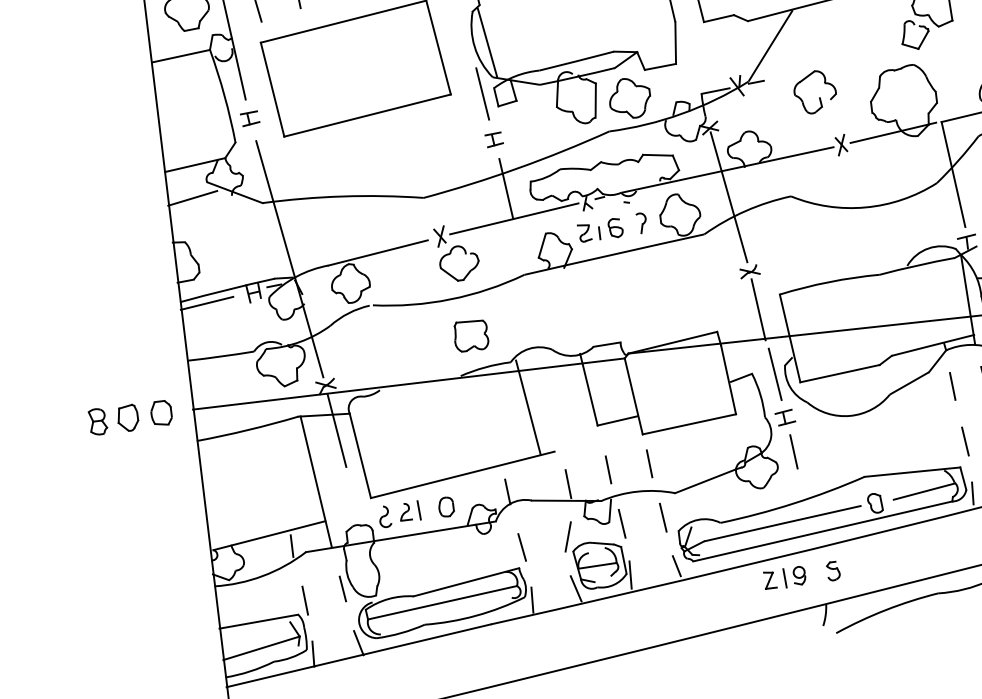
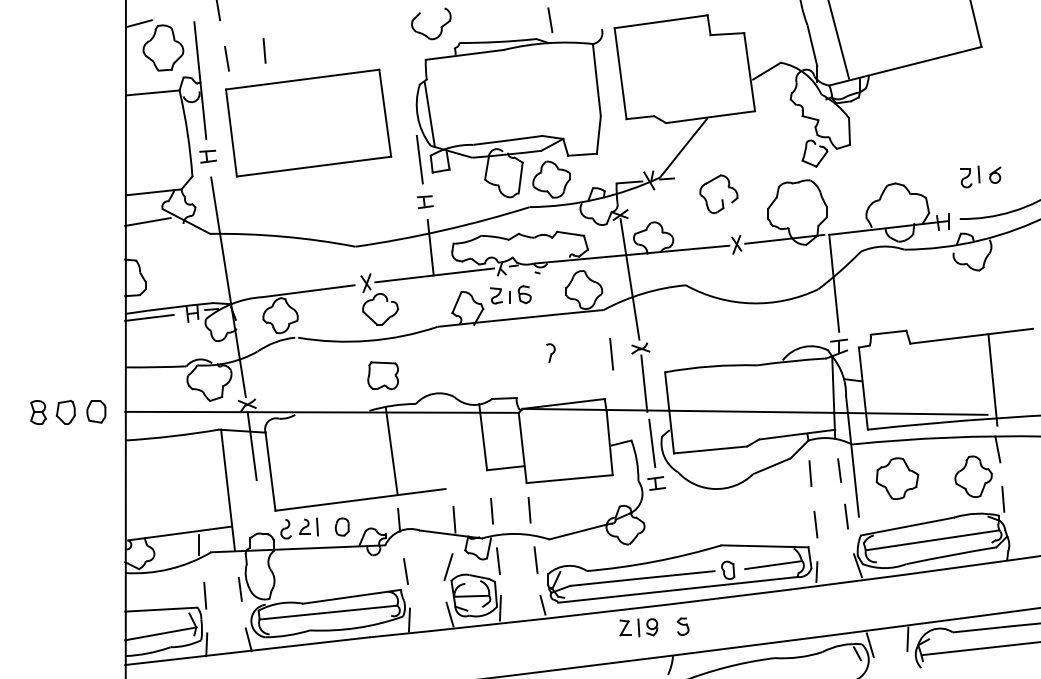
part: (641, 222) -> (550, 352), moved
line: (527, 406) -> (391, 450), moved
line: (793, 452) -> (611, 354), moved

